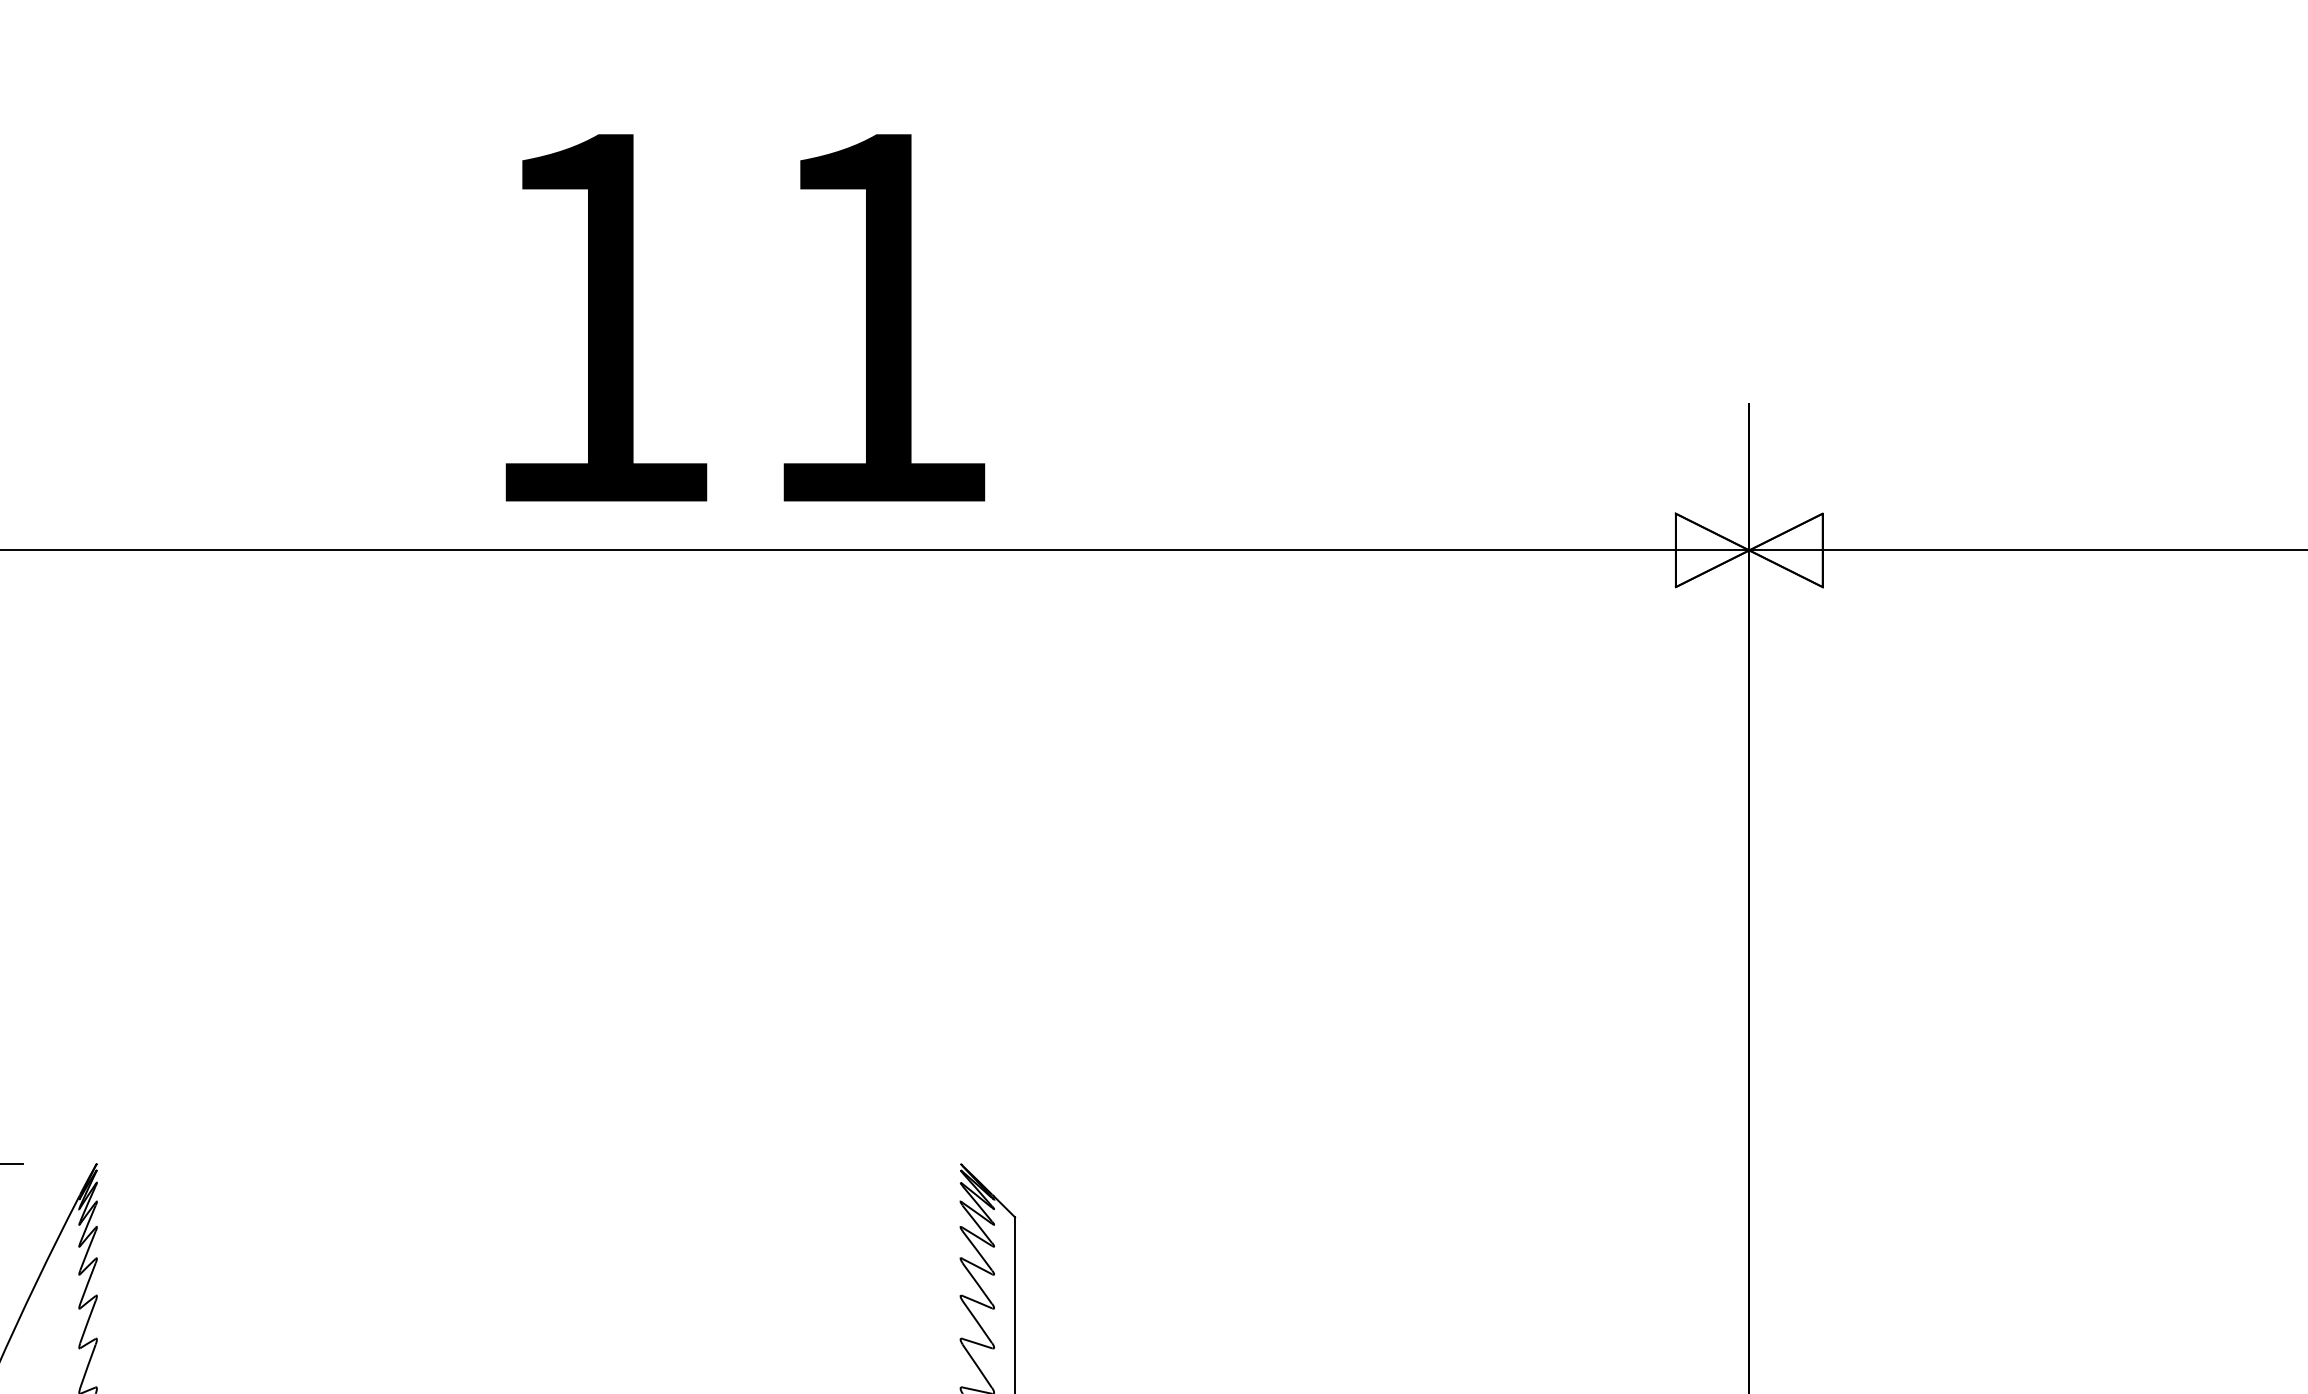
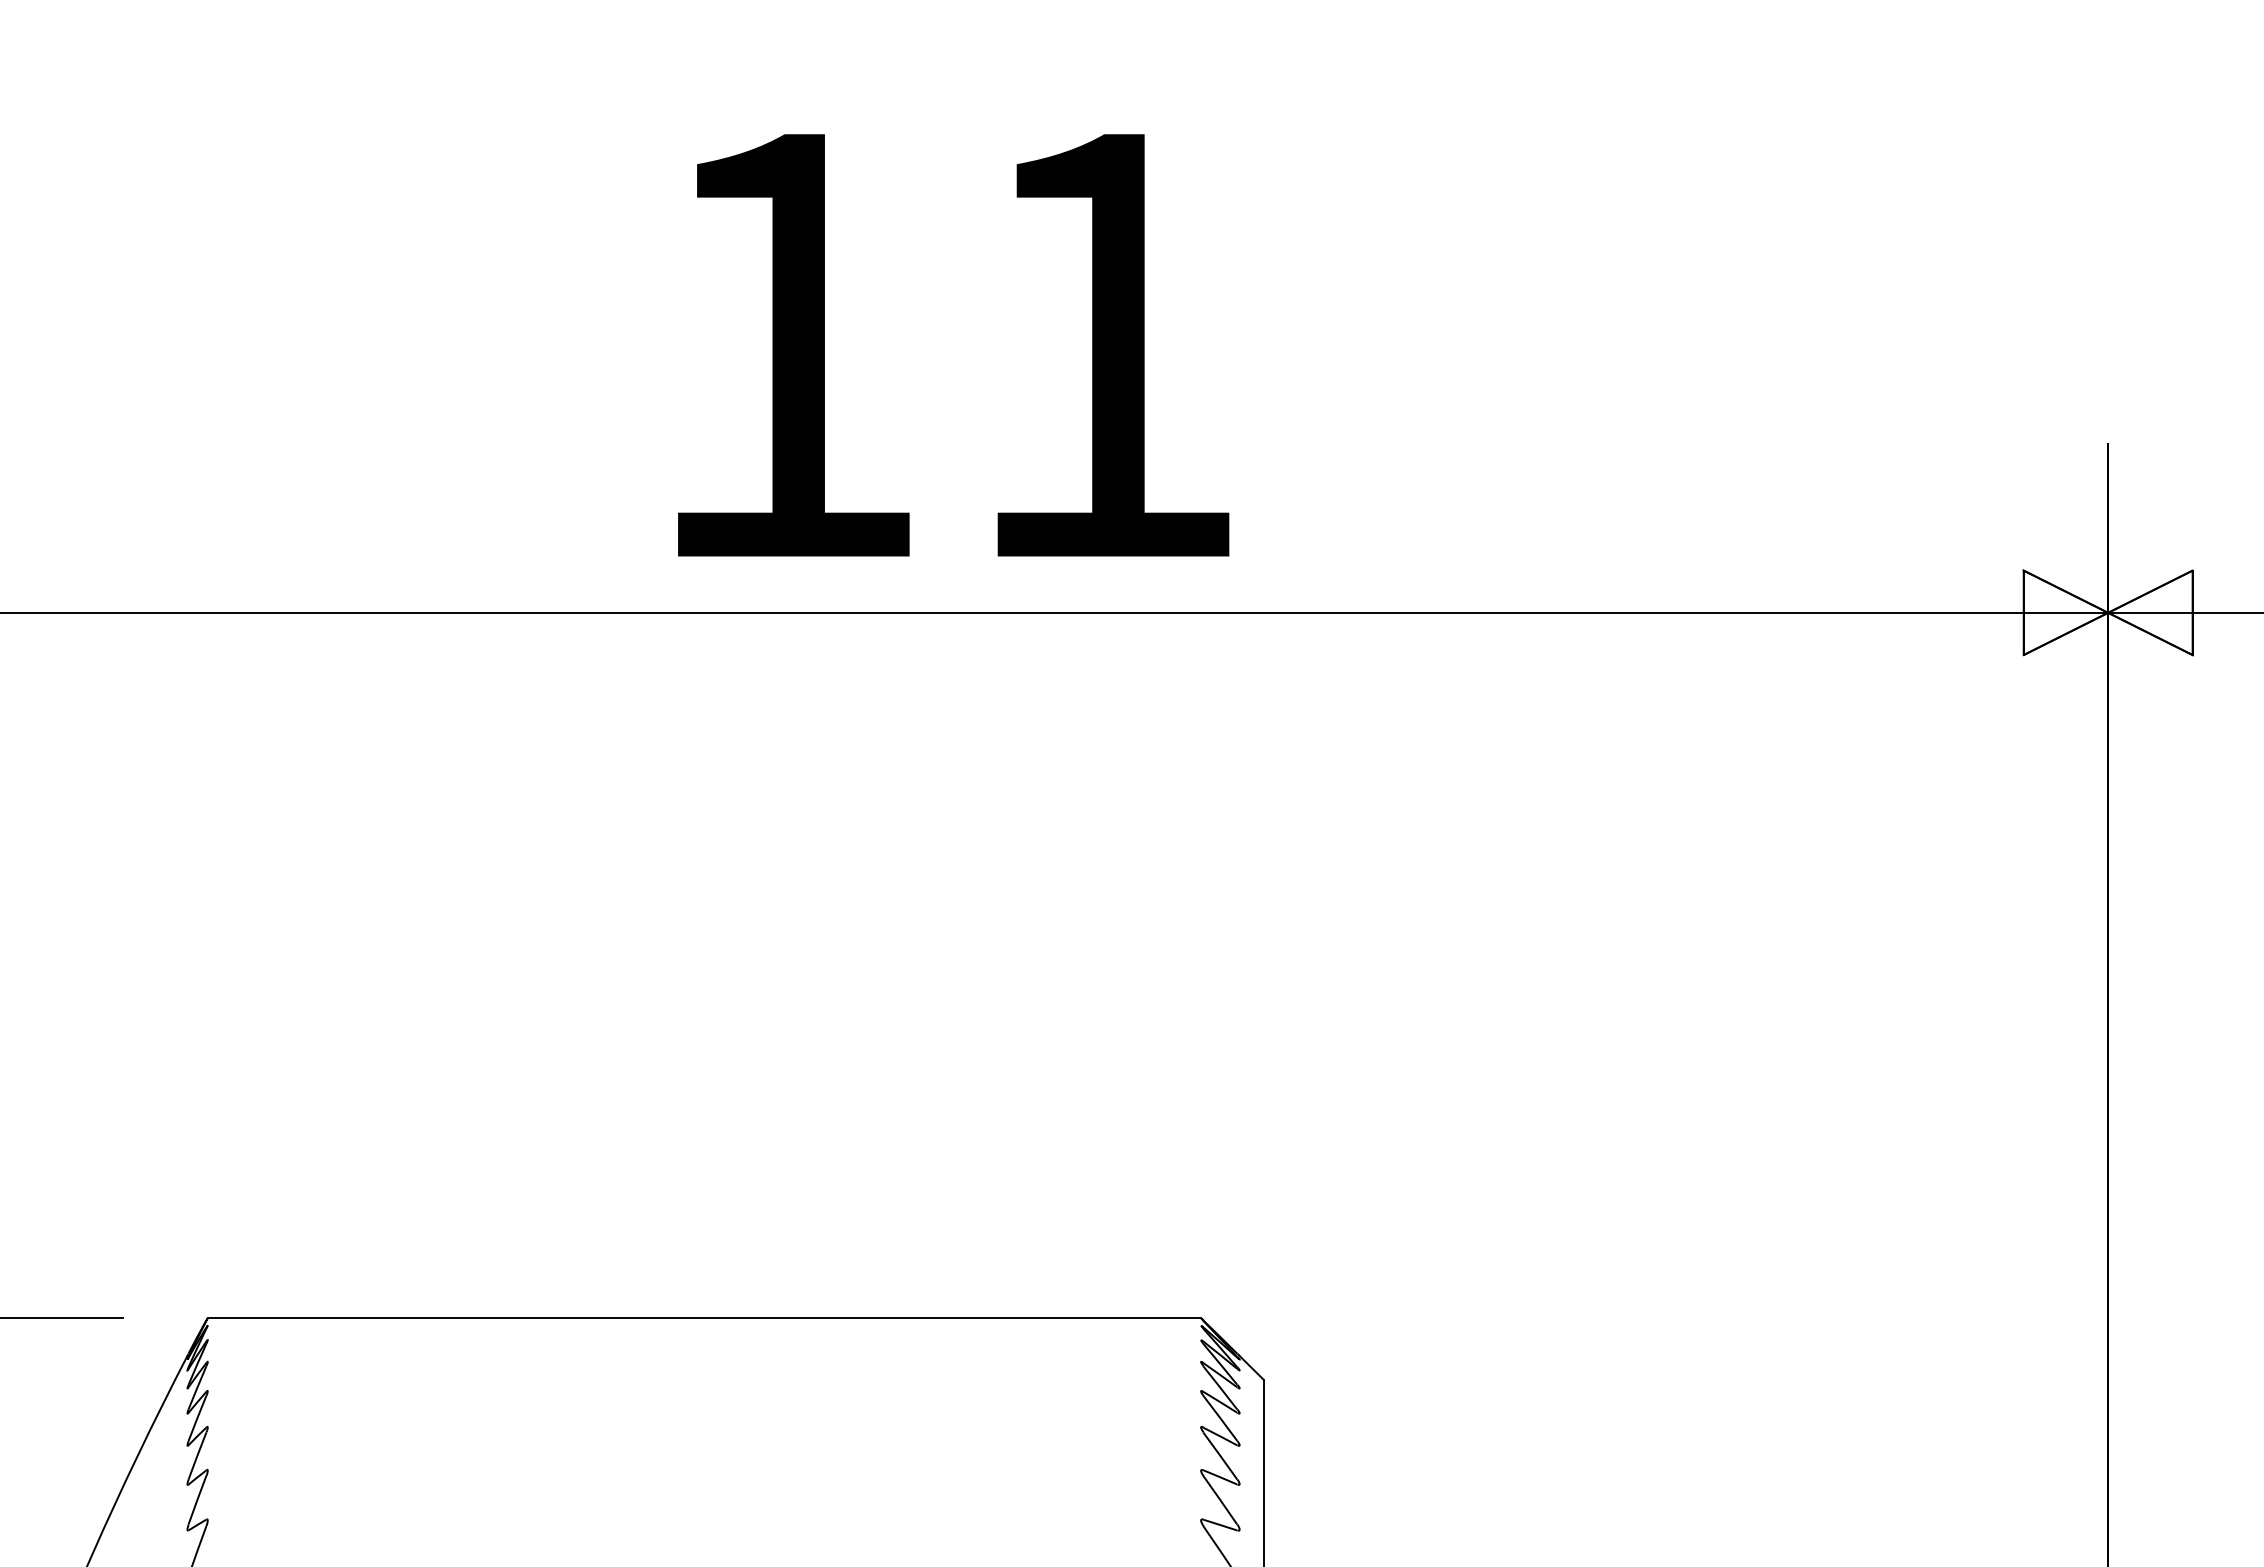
line: (528, 1163) -> (704, 1317), added

